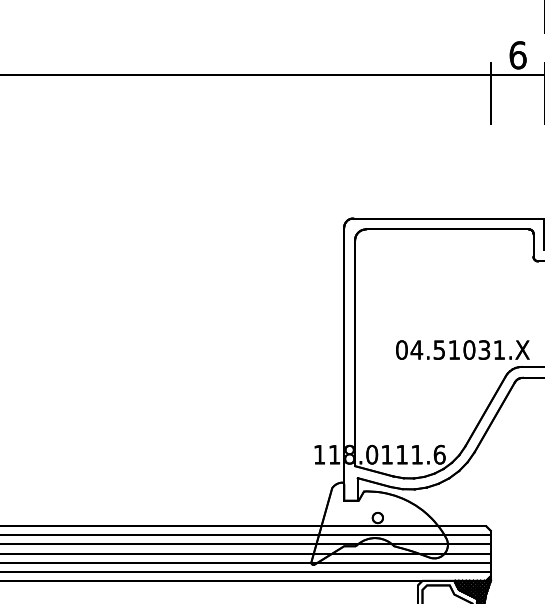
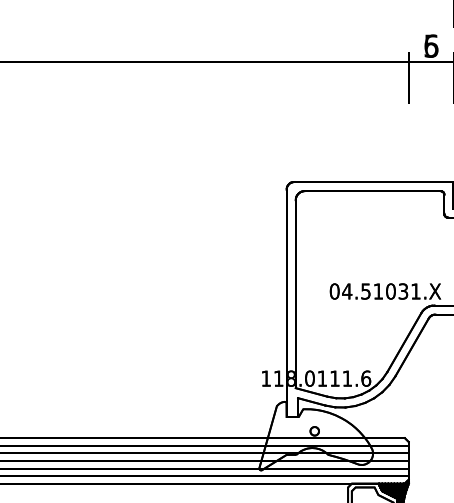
text: (518, 54) -> (431, 45), 6 -> 5

